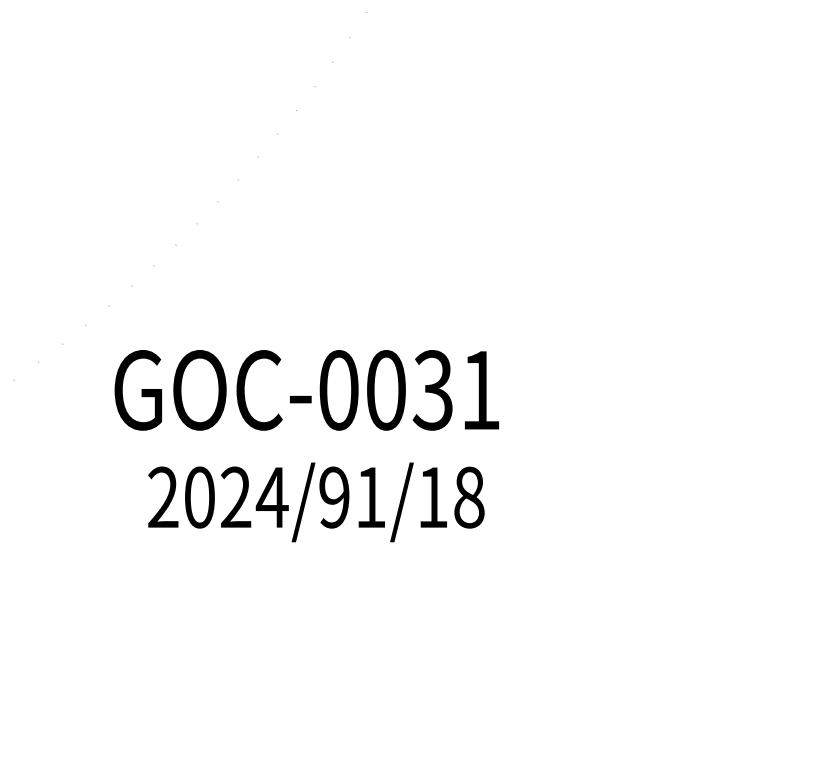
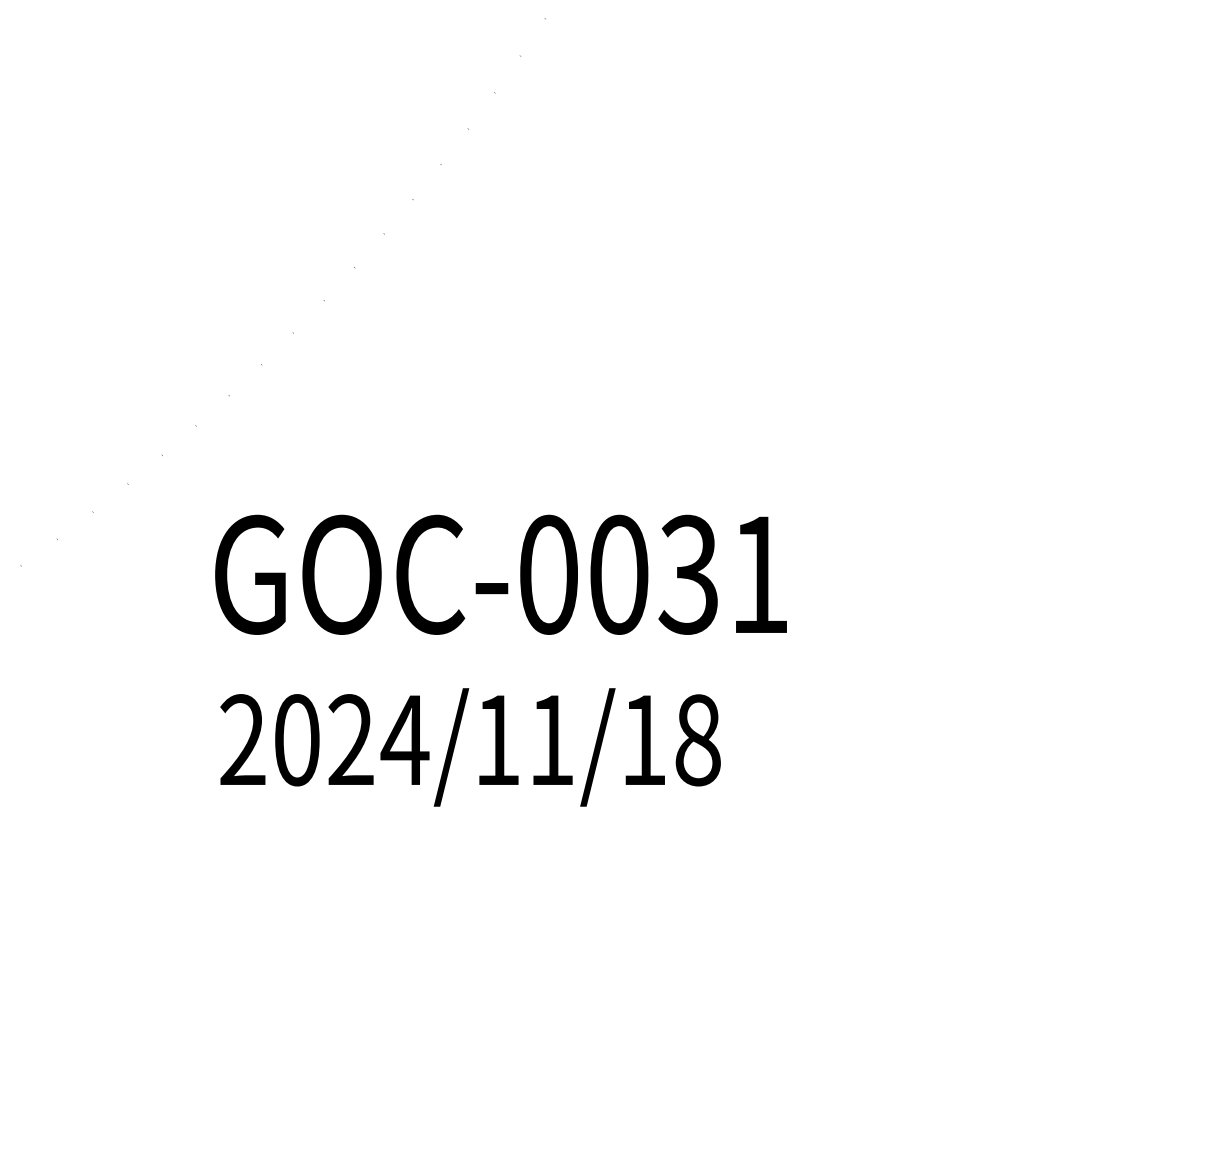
text: (306, 390) -> (500, 575), moved
text: (334, 497) -> (497, 740), 2024/91/18 -> 2024/11/18

